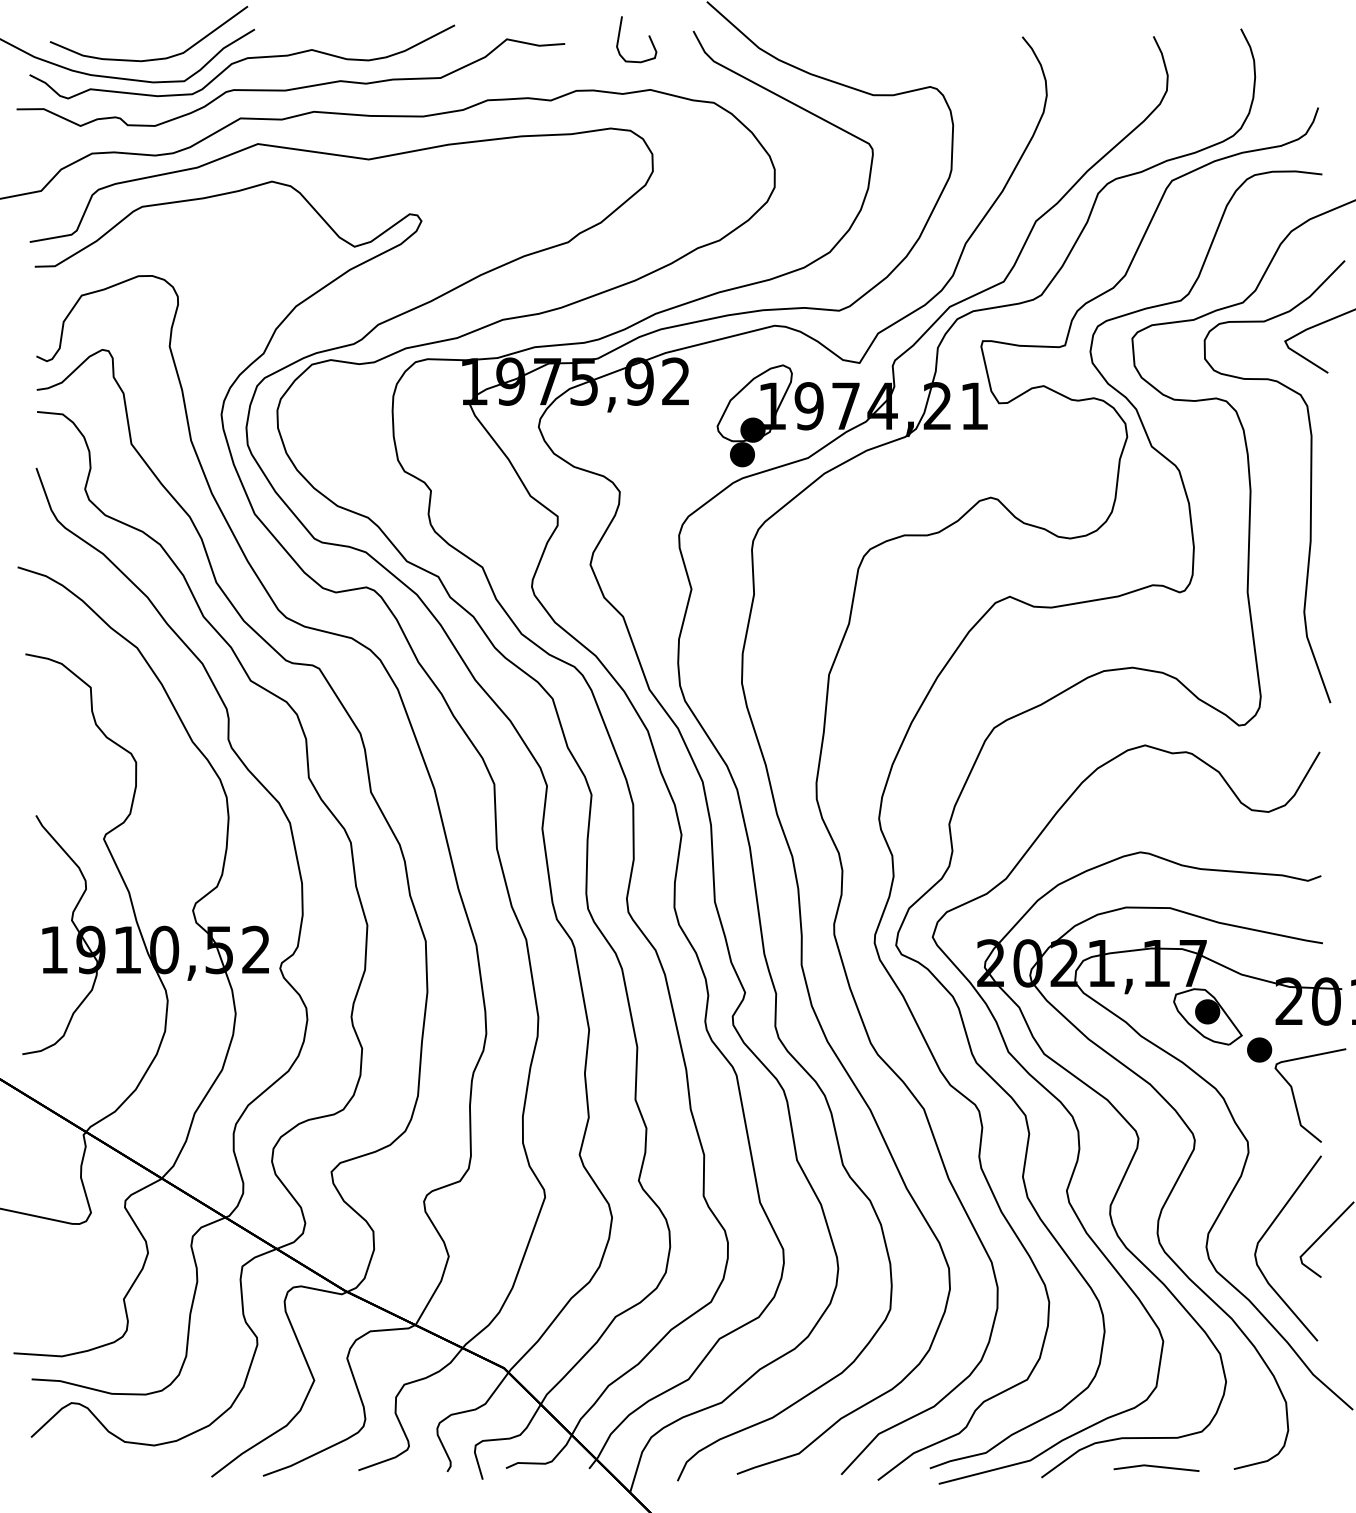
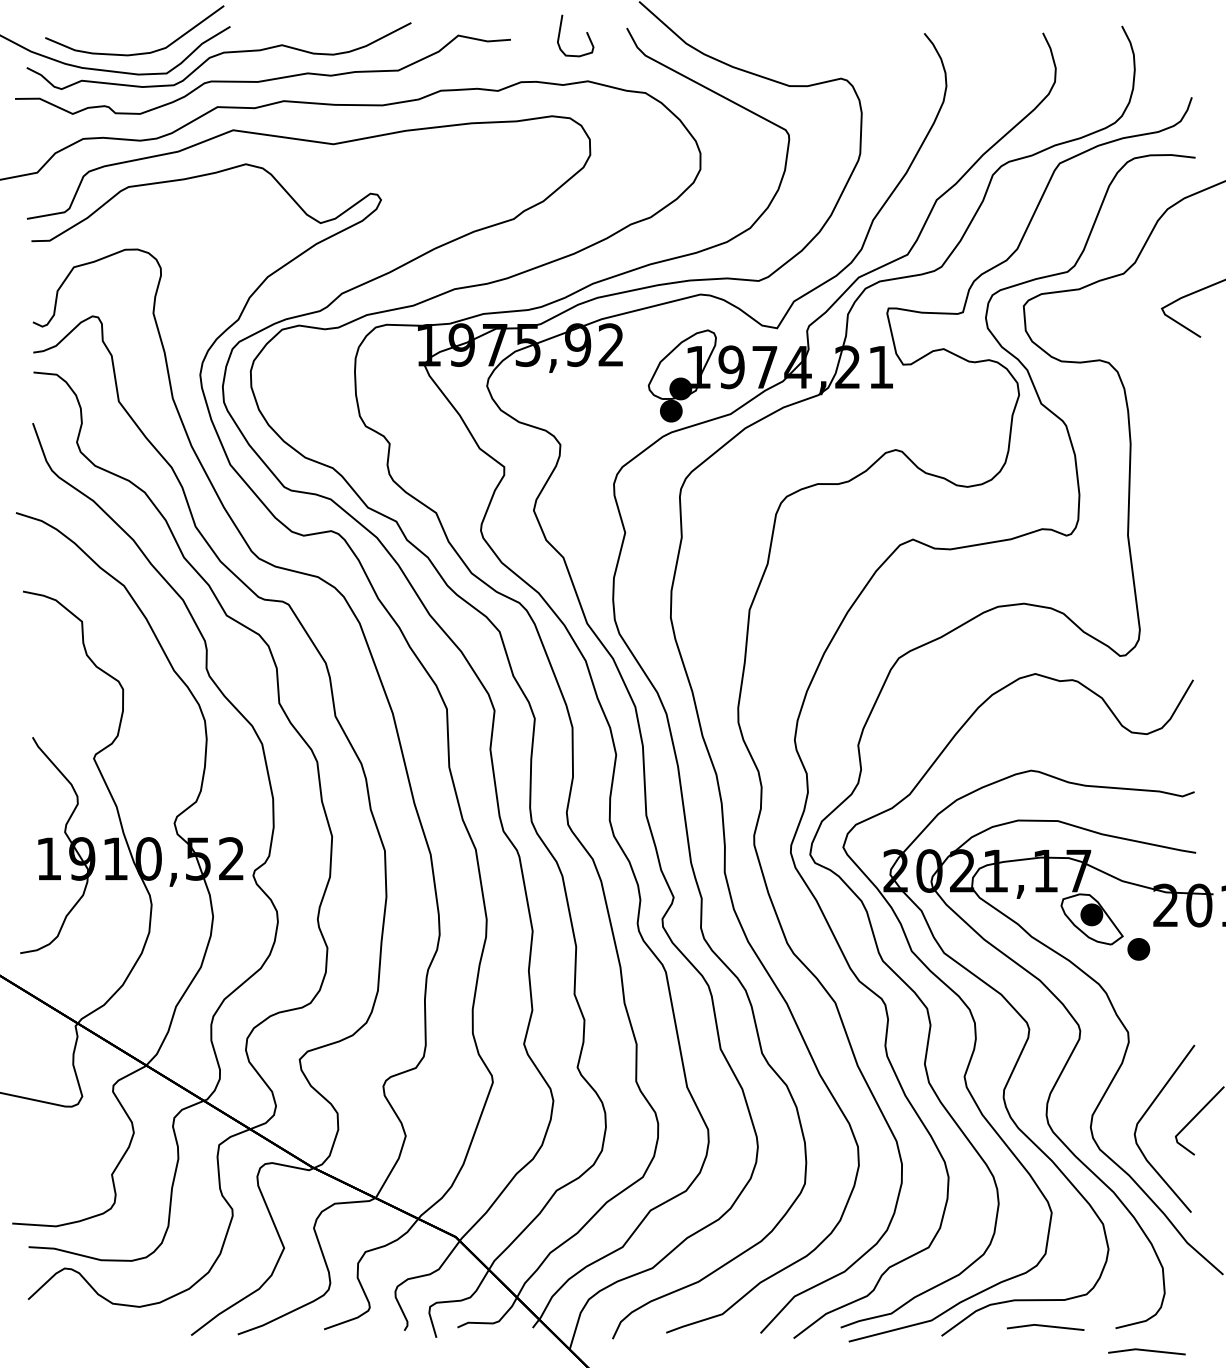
curve: (1310, 481) -> (1184, 435), removed
curve: (1295, 1098) -> (1171, 993), removed
line: (1268, 1494) -> (1146, 1351), added

